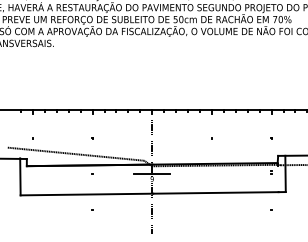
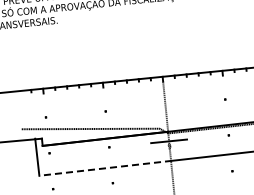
line: (86, 194) -> (105, 168), solid -> dashed

